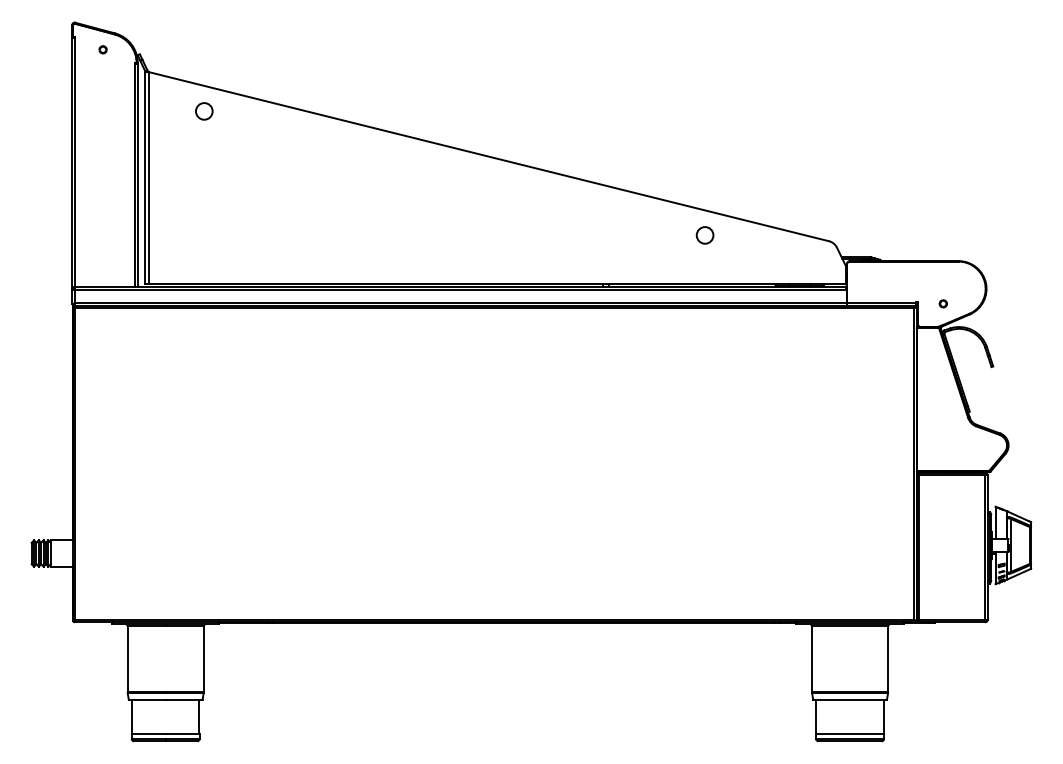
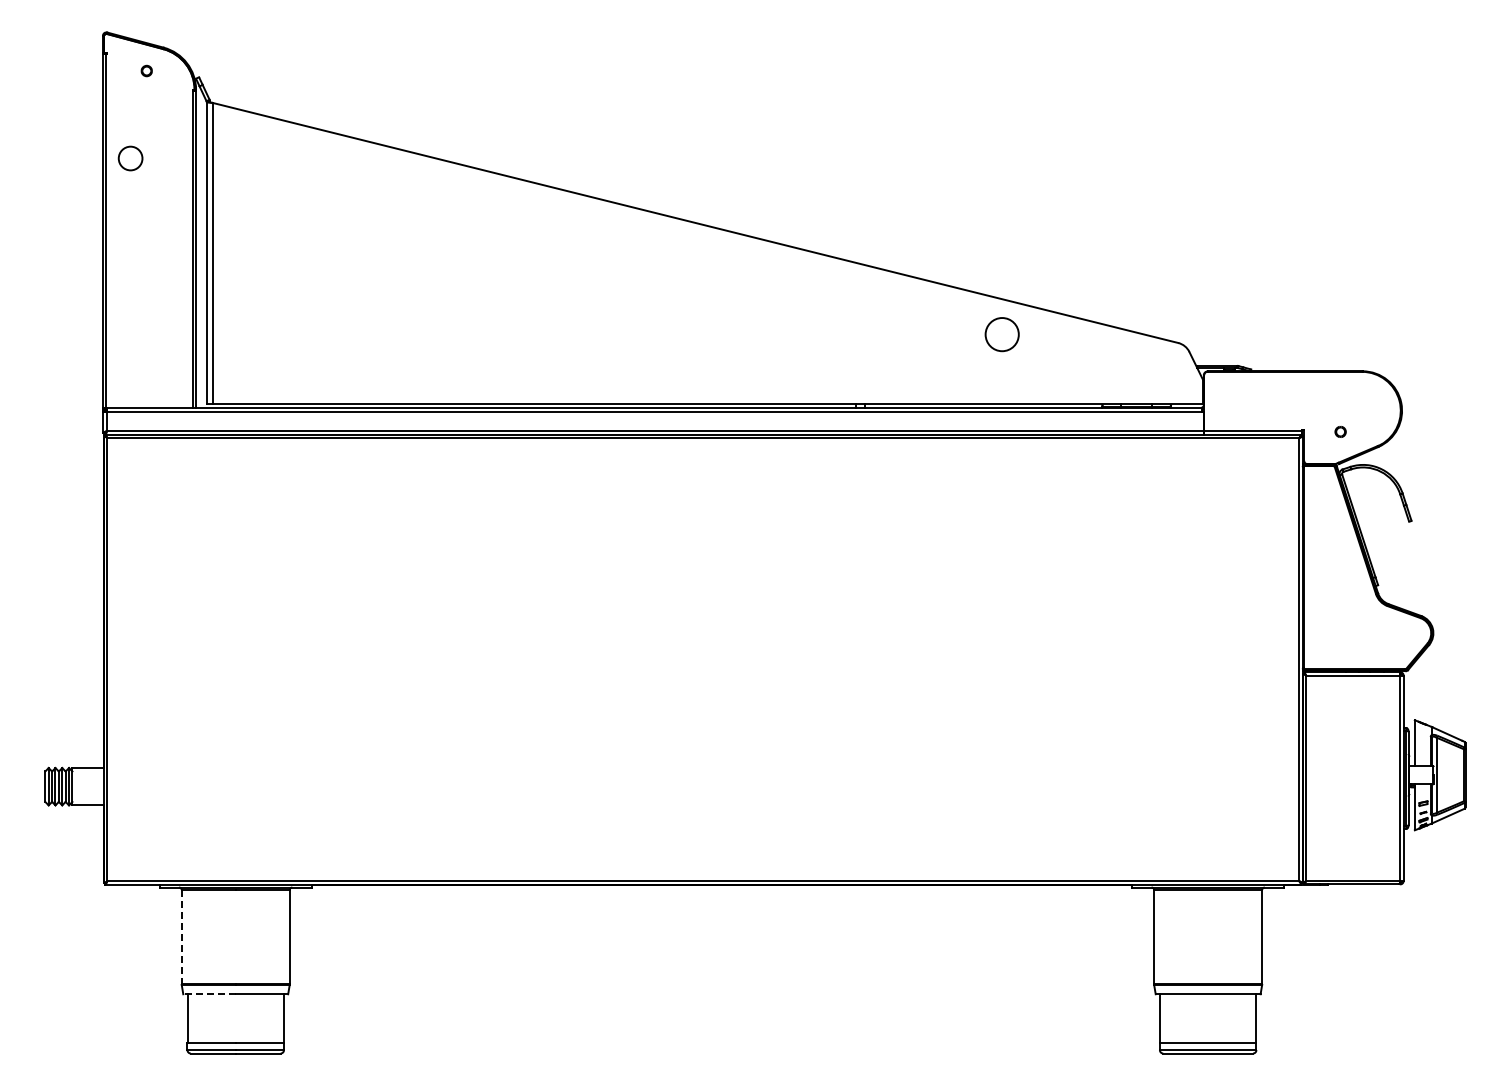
circle: (204, 111) -> (130, 158), moved
circle: (704, 235) -> (1001, 334), size x1.4
line: (127, 659) -> (181, 937), solid -> dashed
line: (147, 699) -> (209, 994), solid -> dashed

